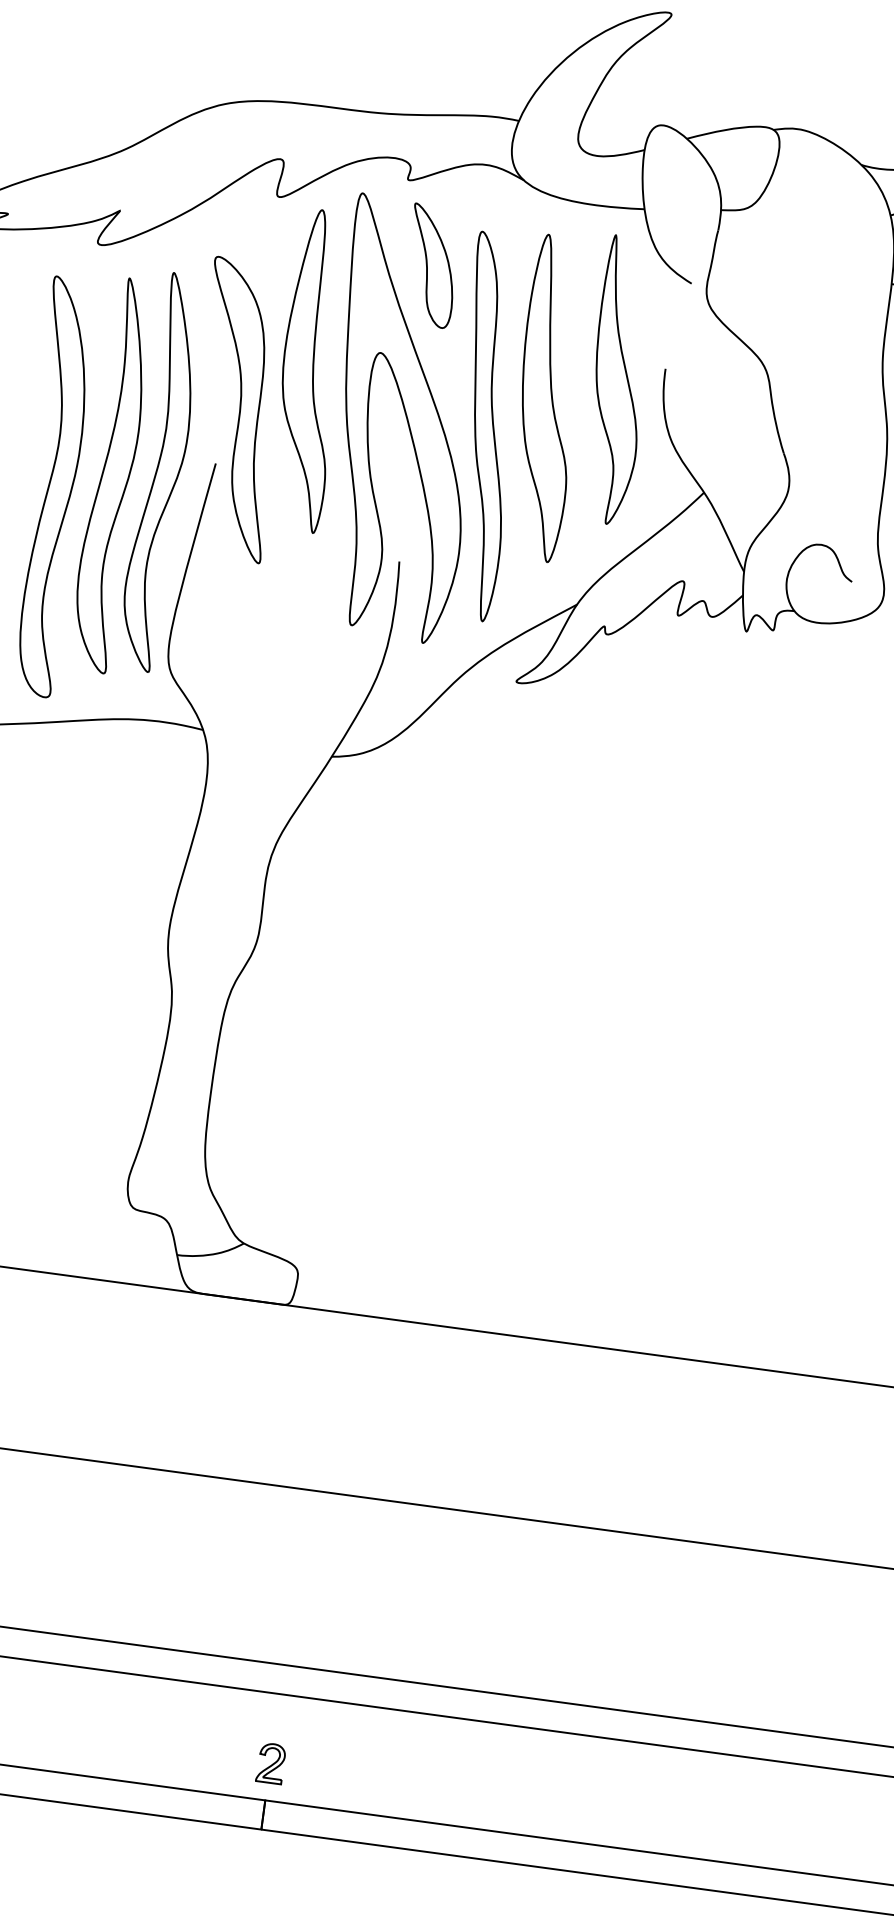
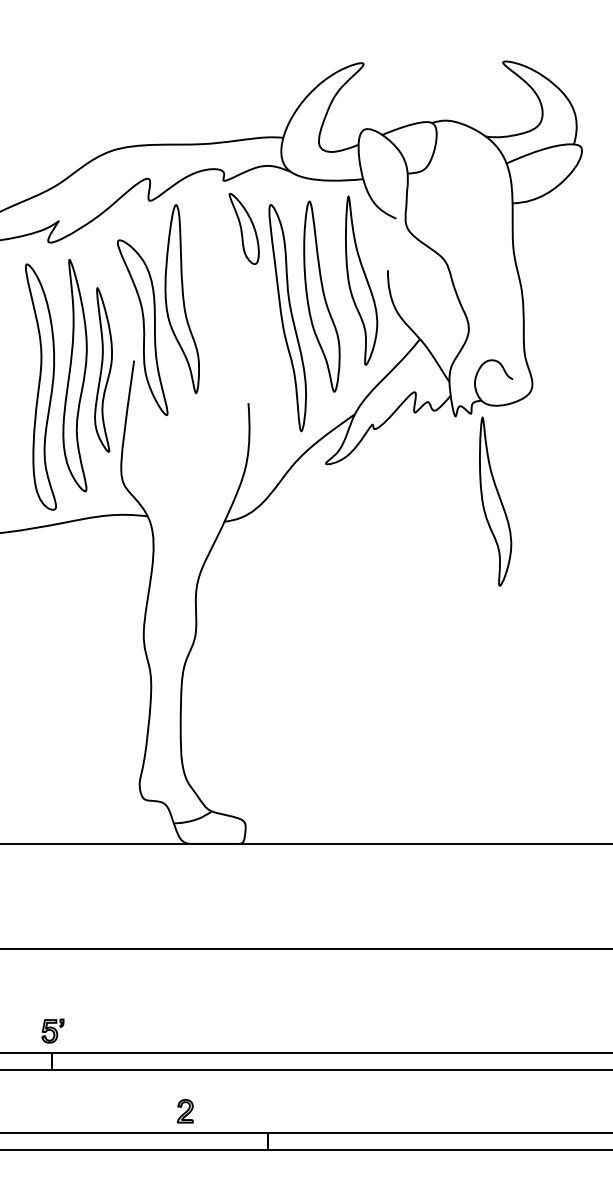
part: (403, 419) -> (239, 320), removed
part: (161, 471) -> (103, 369), size x0.7
part: (794, 784) -> (495, 501), added
part: (271, 1763) -> (185, 1111), moved

